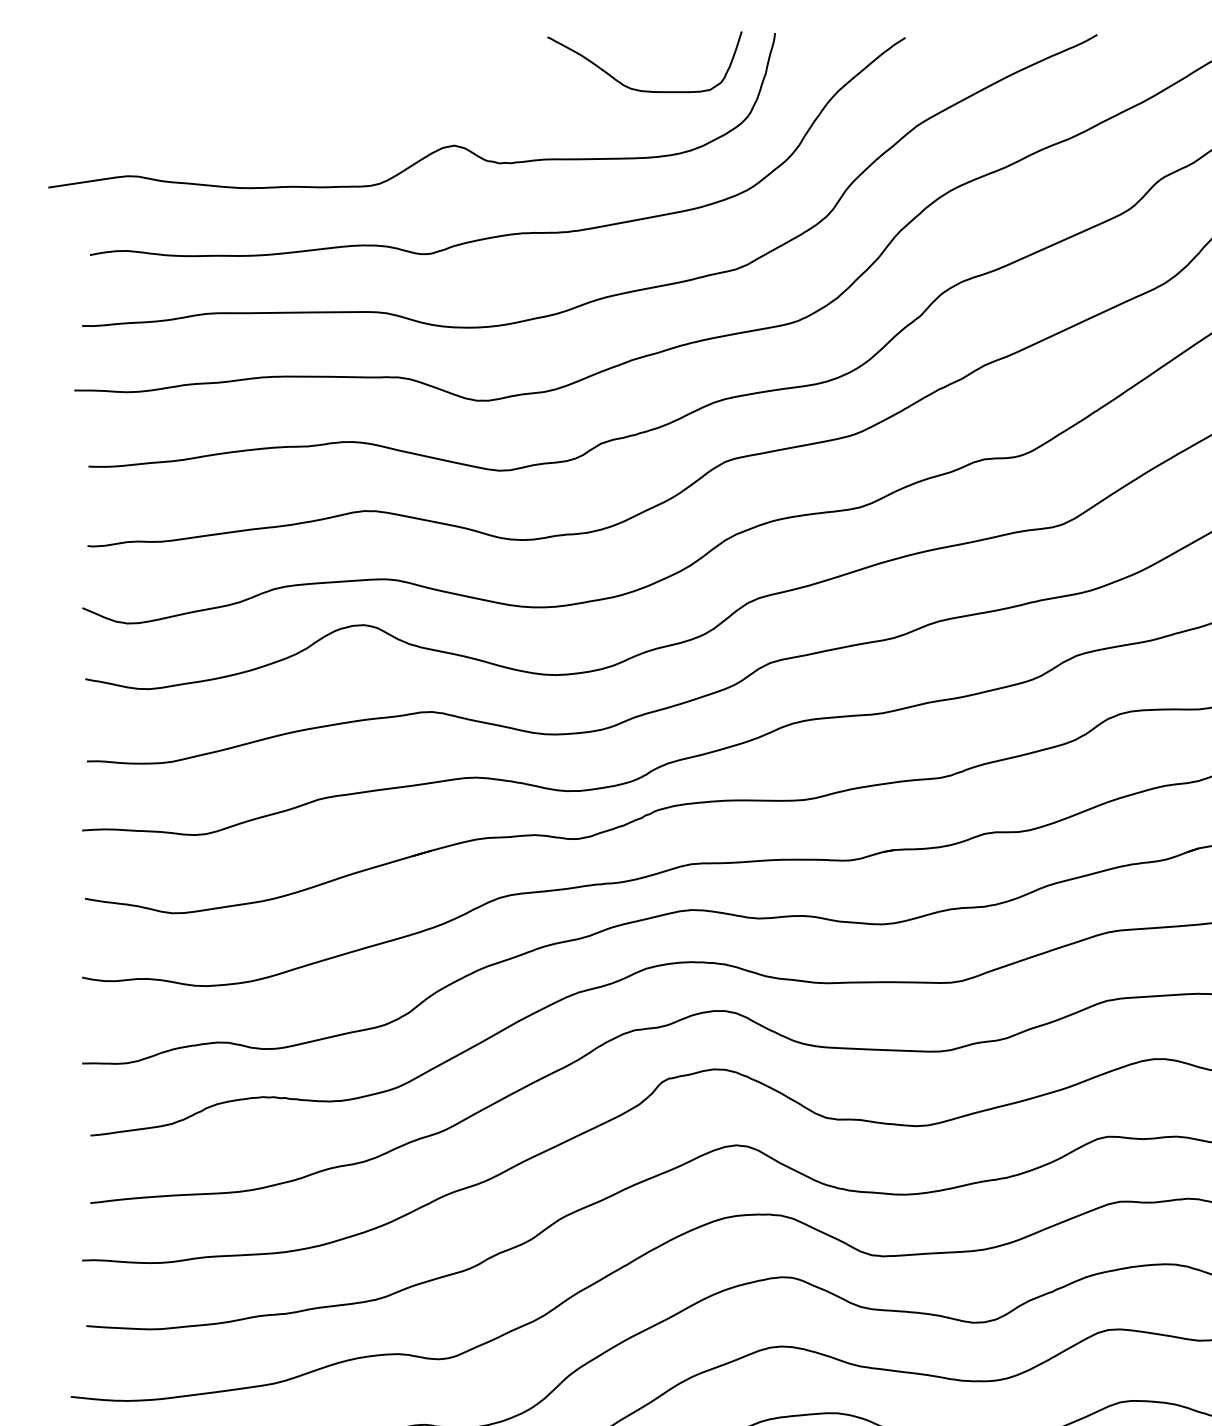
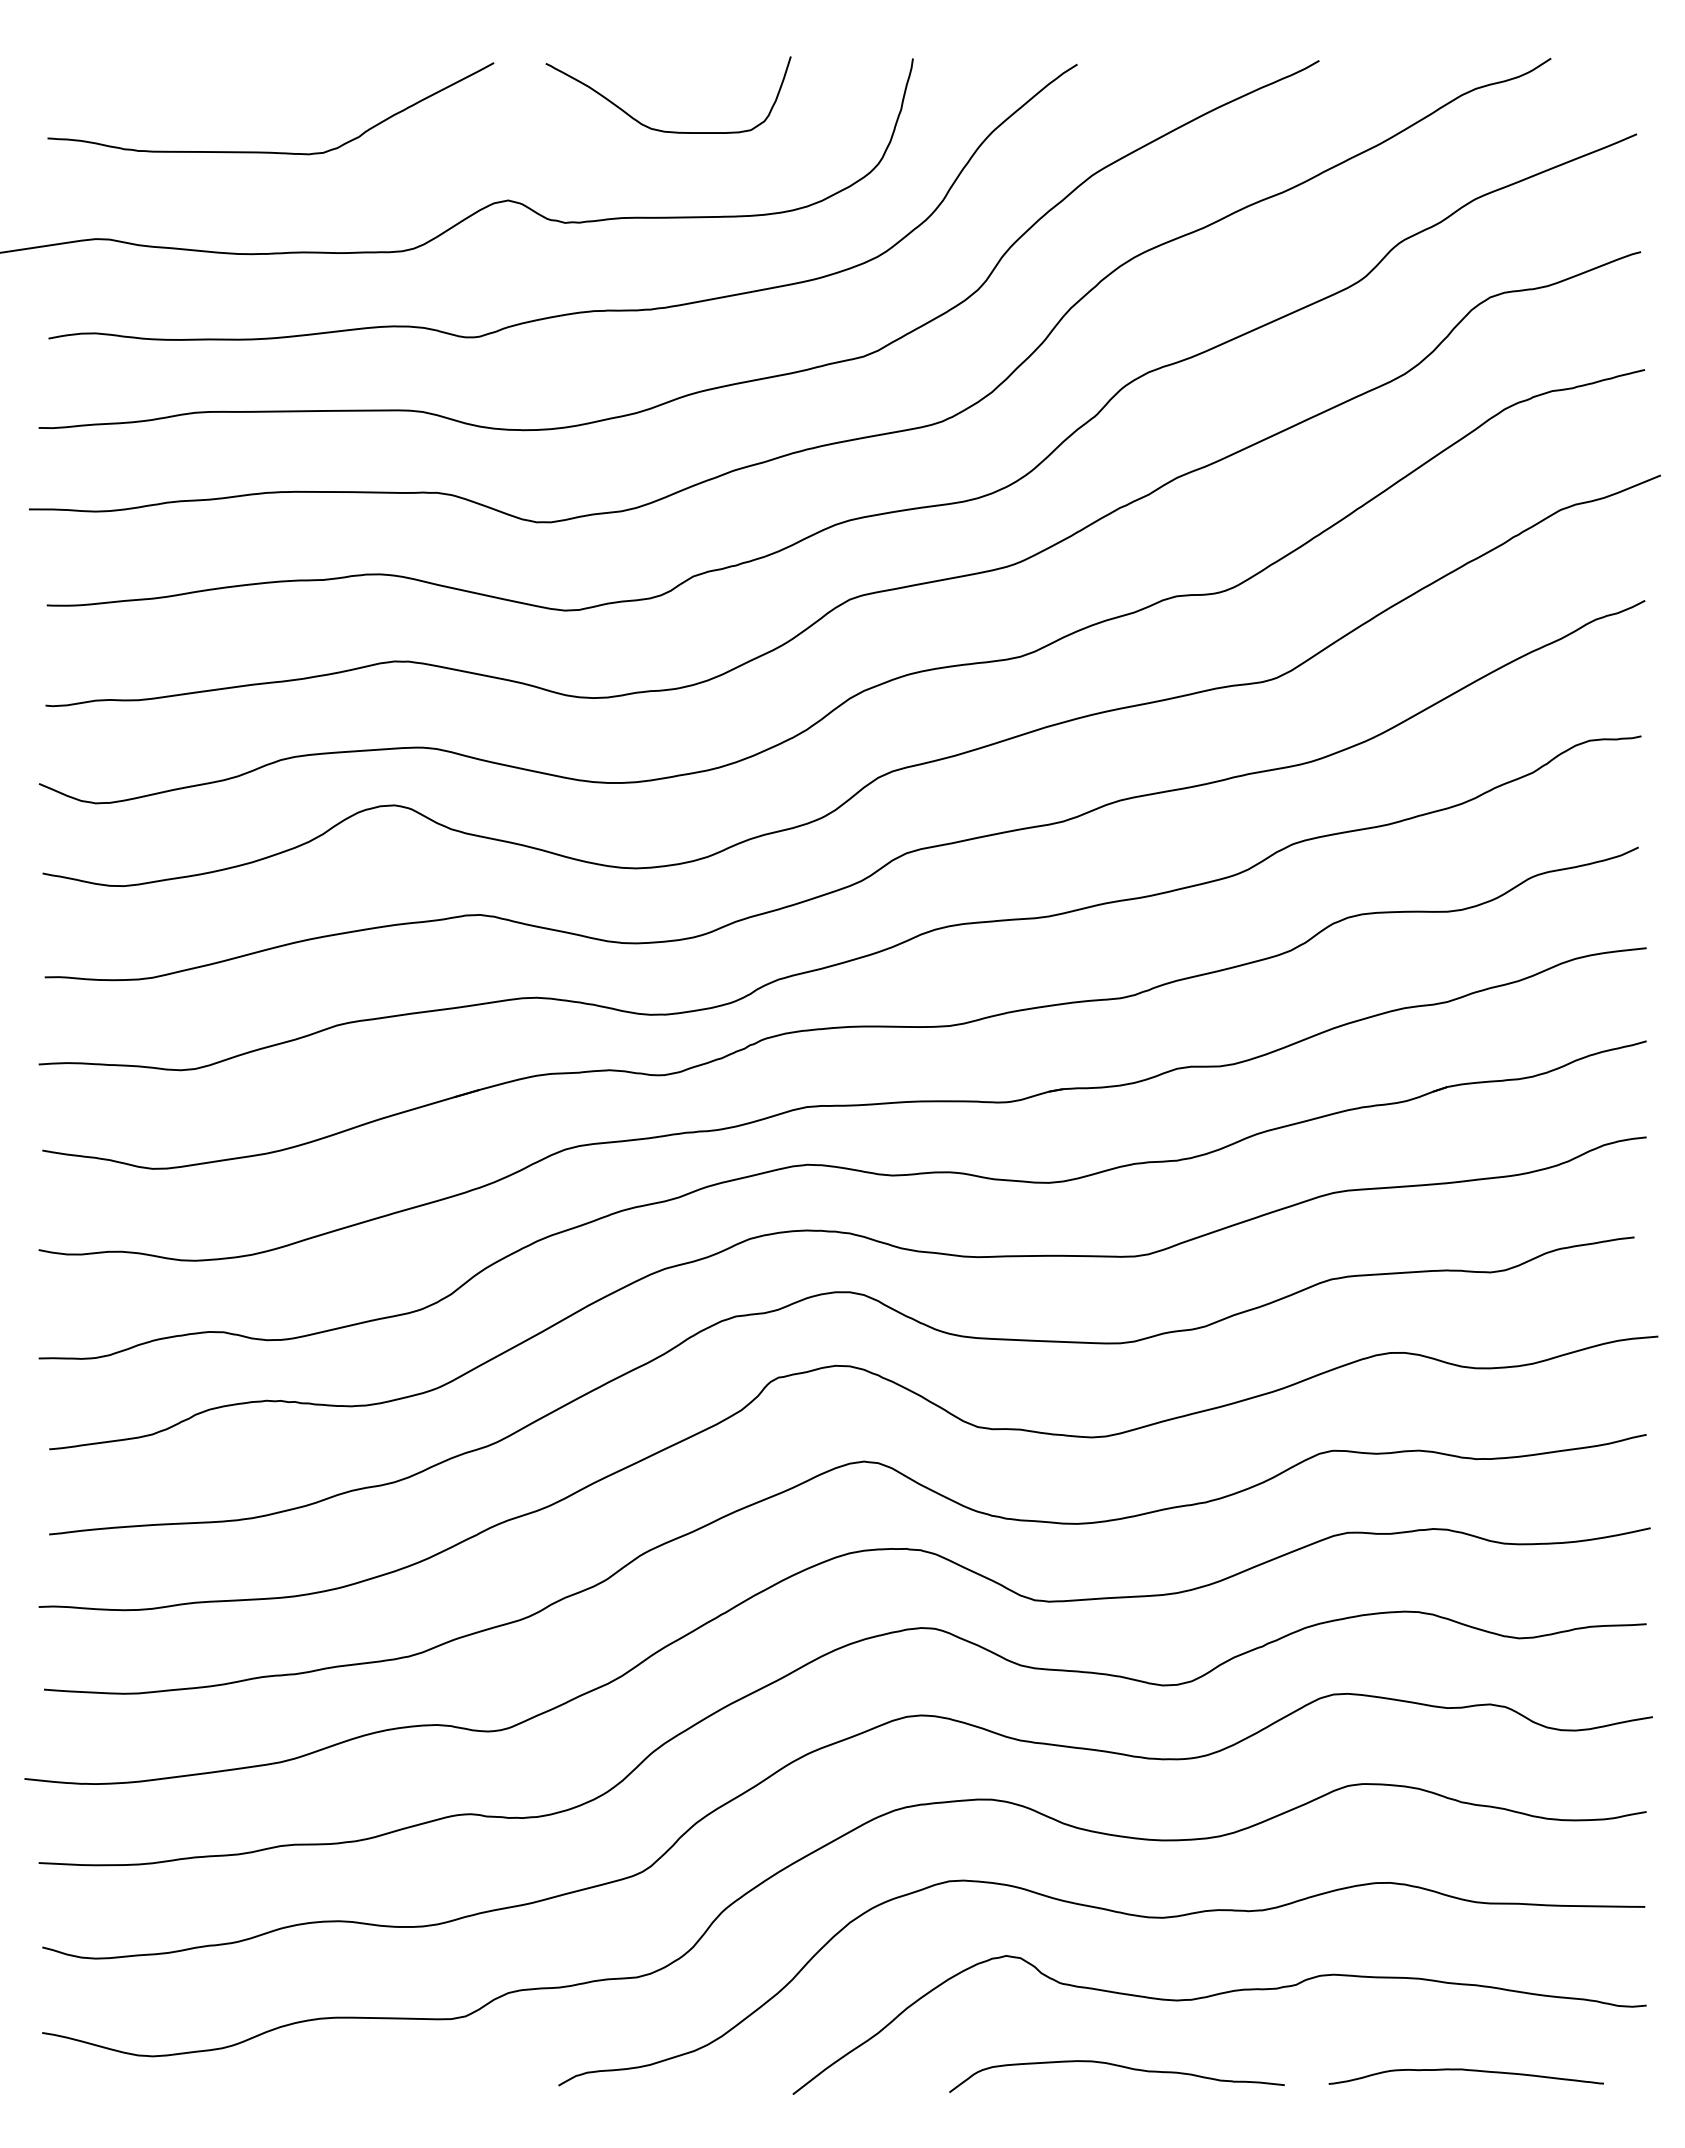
curve: (638, 89) -> (660, 129), moved
curve: (265, 106) -> (270, 151), added

